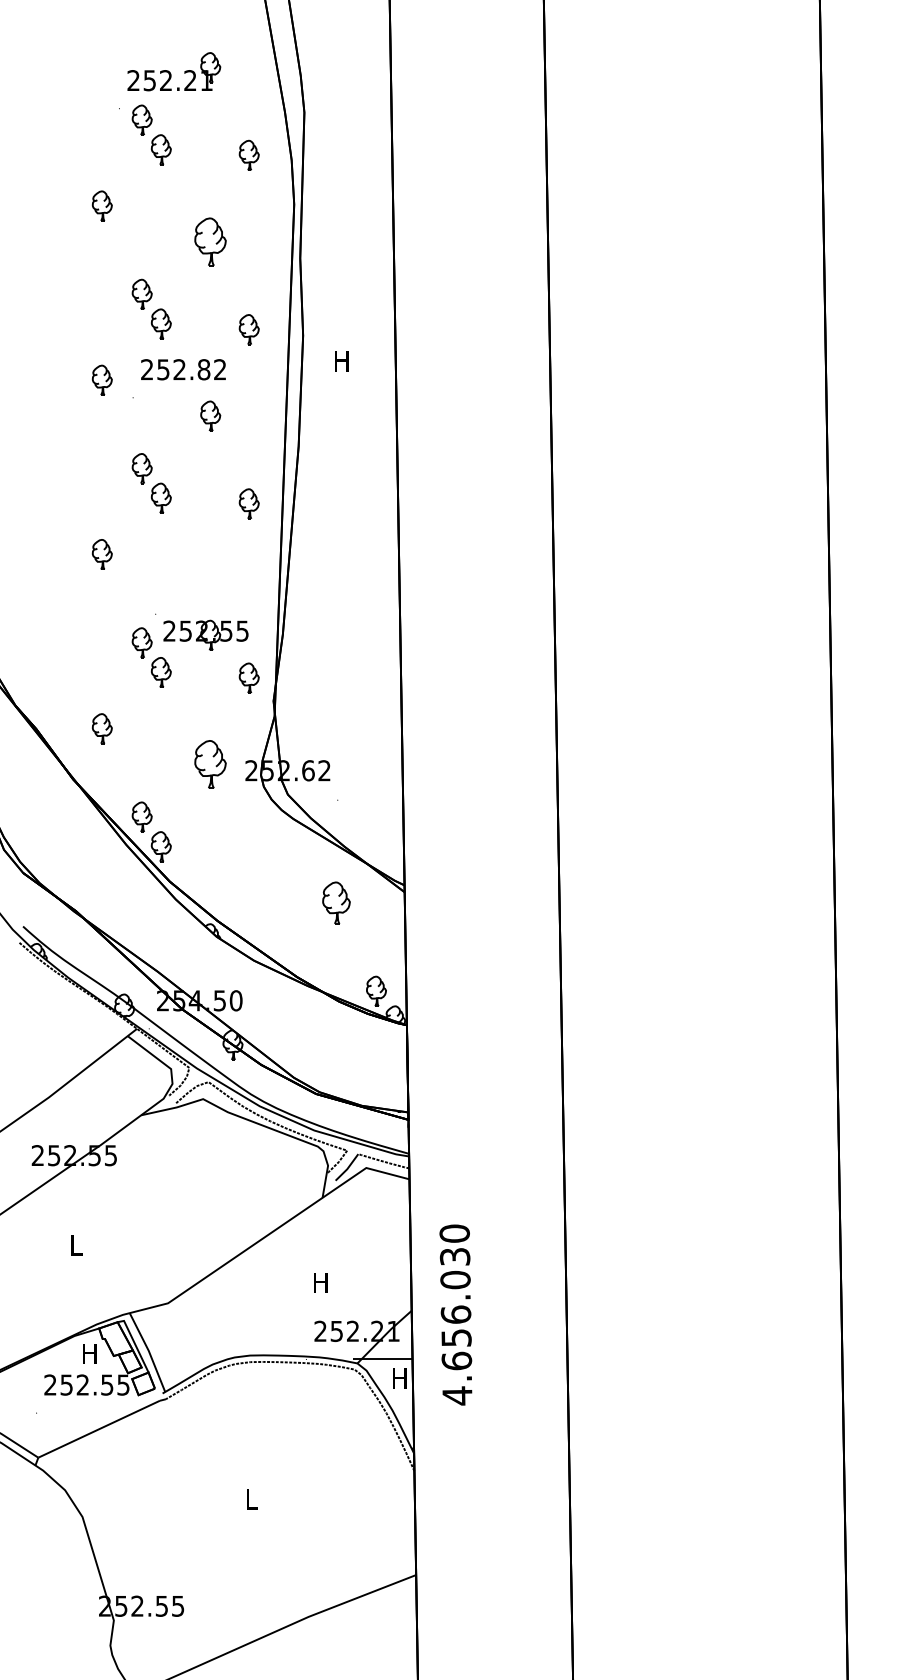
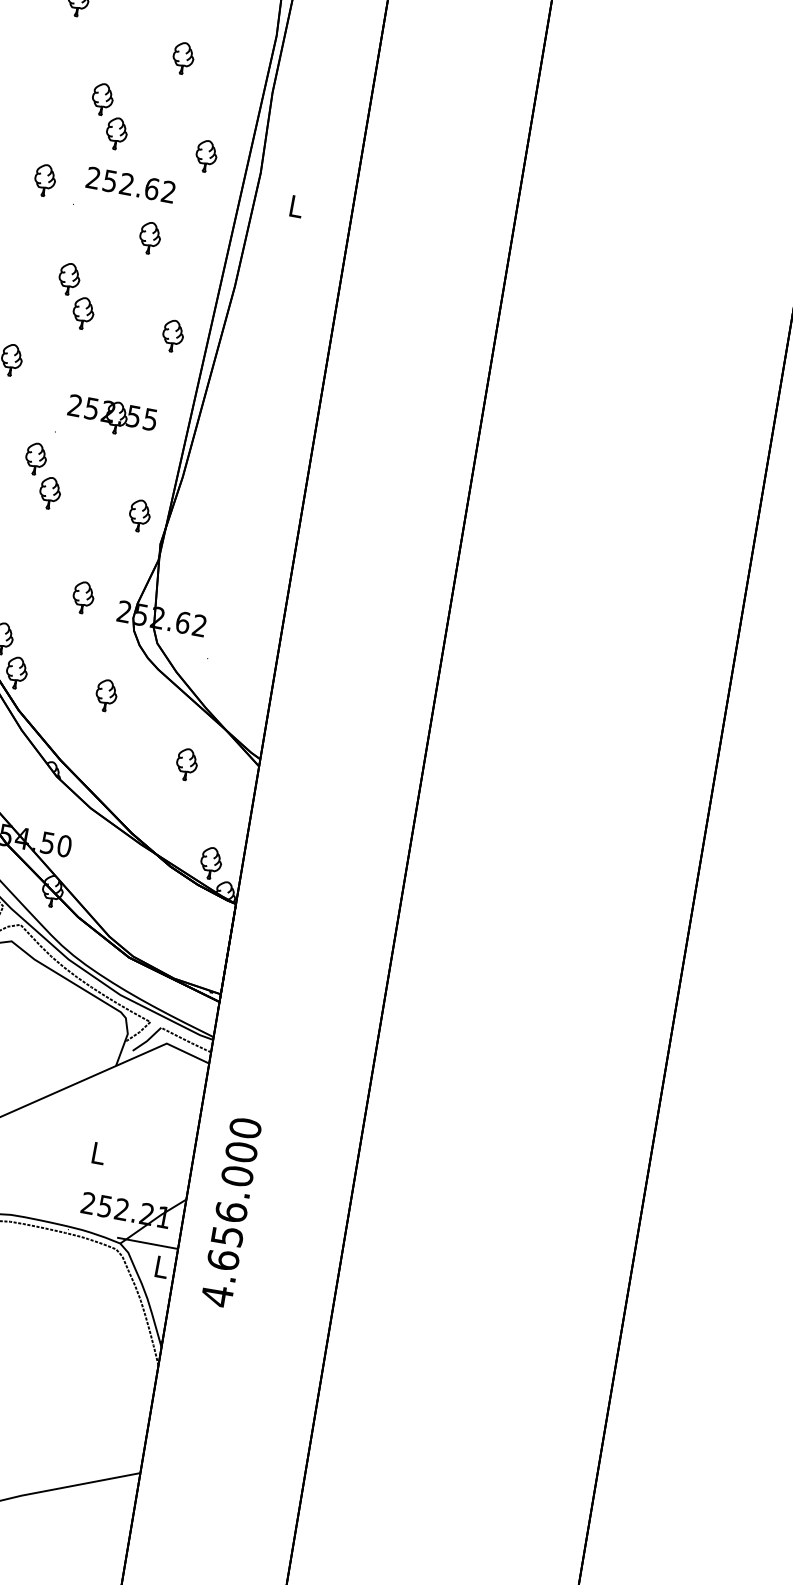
part: (210, 241) -> (183, 57), size x0.62
text: (341, 361) -> (295, 206), H -> L
text: (203, 369) -> (151, 188), 252.82 -> 252.62
part: (205, 634) -> (111, 415), moved
part: (210, 764) -> (83, 597), size x0.62
part: (248, 851) -> (105, 694), added
part: (336, 902) -> (186, 763), size x0.71
text: (455, 1256) -> (241, 1151), 4.656.030 -> 4.656.000
text: (320, 1282) -> (97, 1152), H -> L
text: (399, 1378) -> (160, 1267), H -> L

